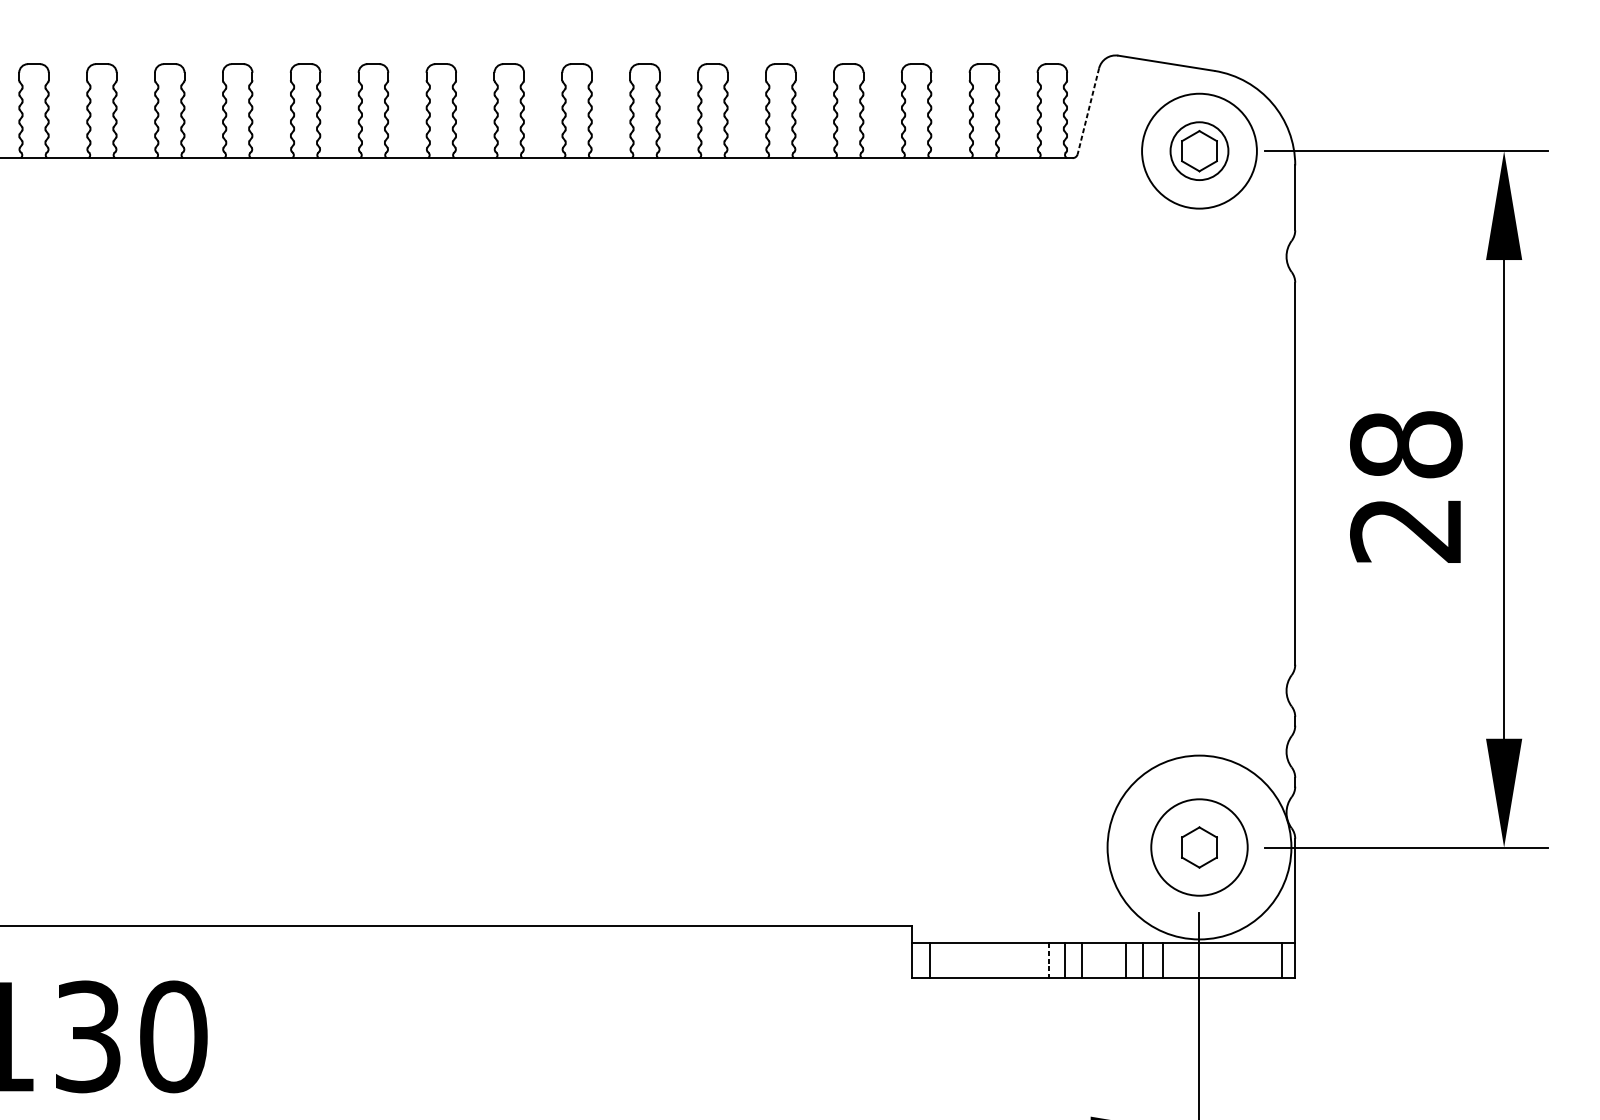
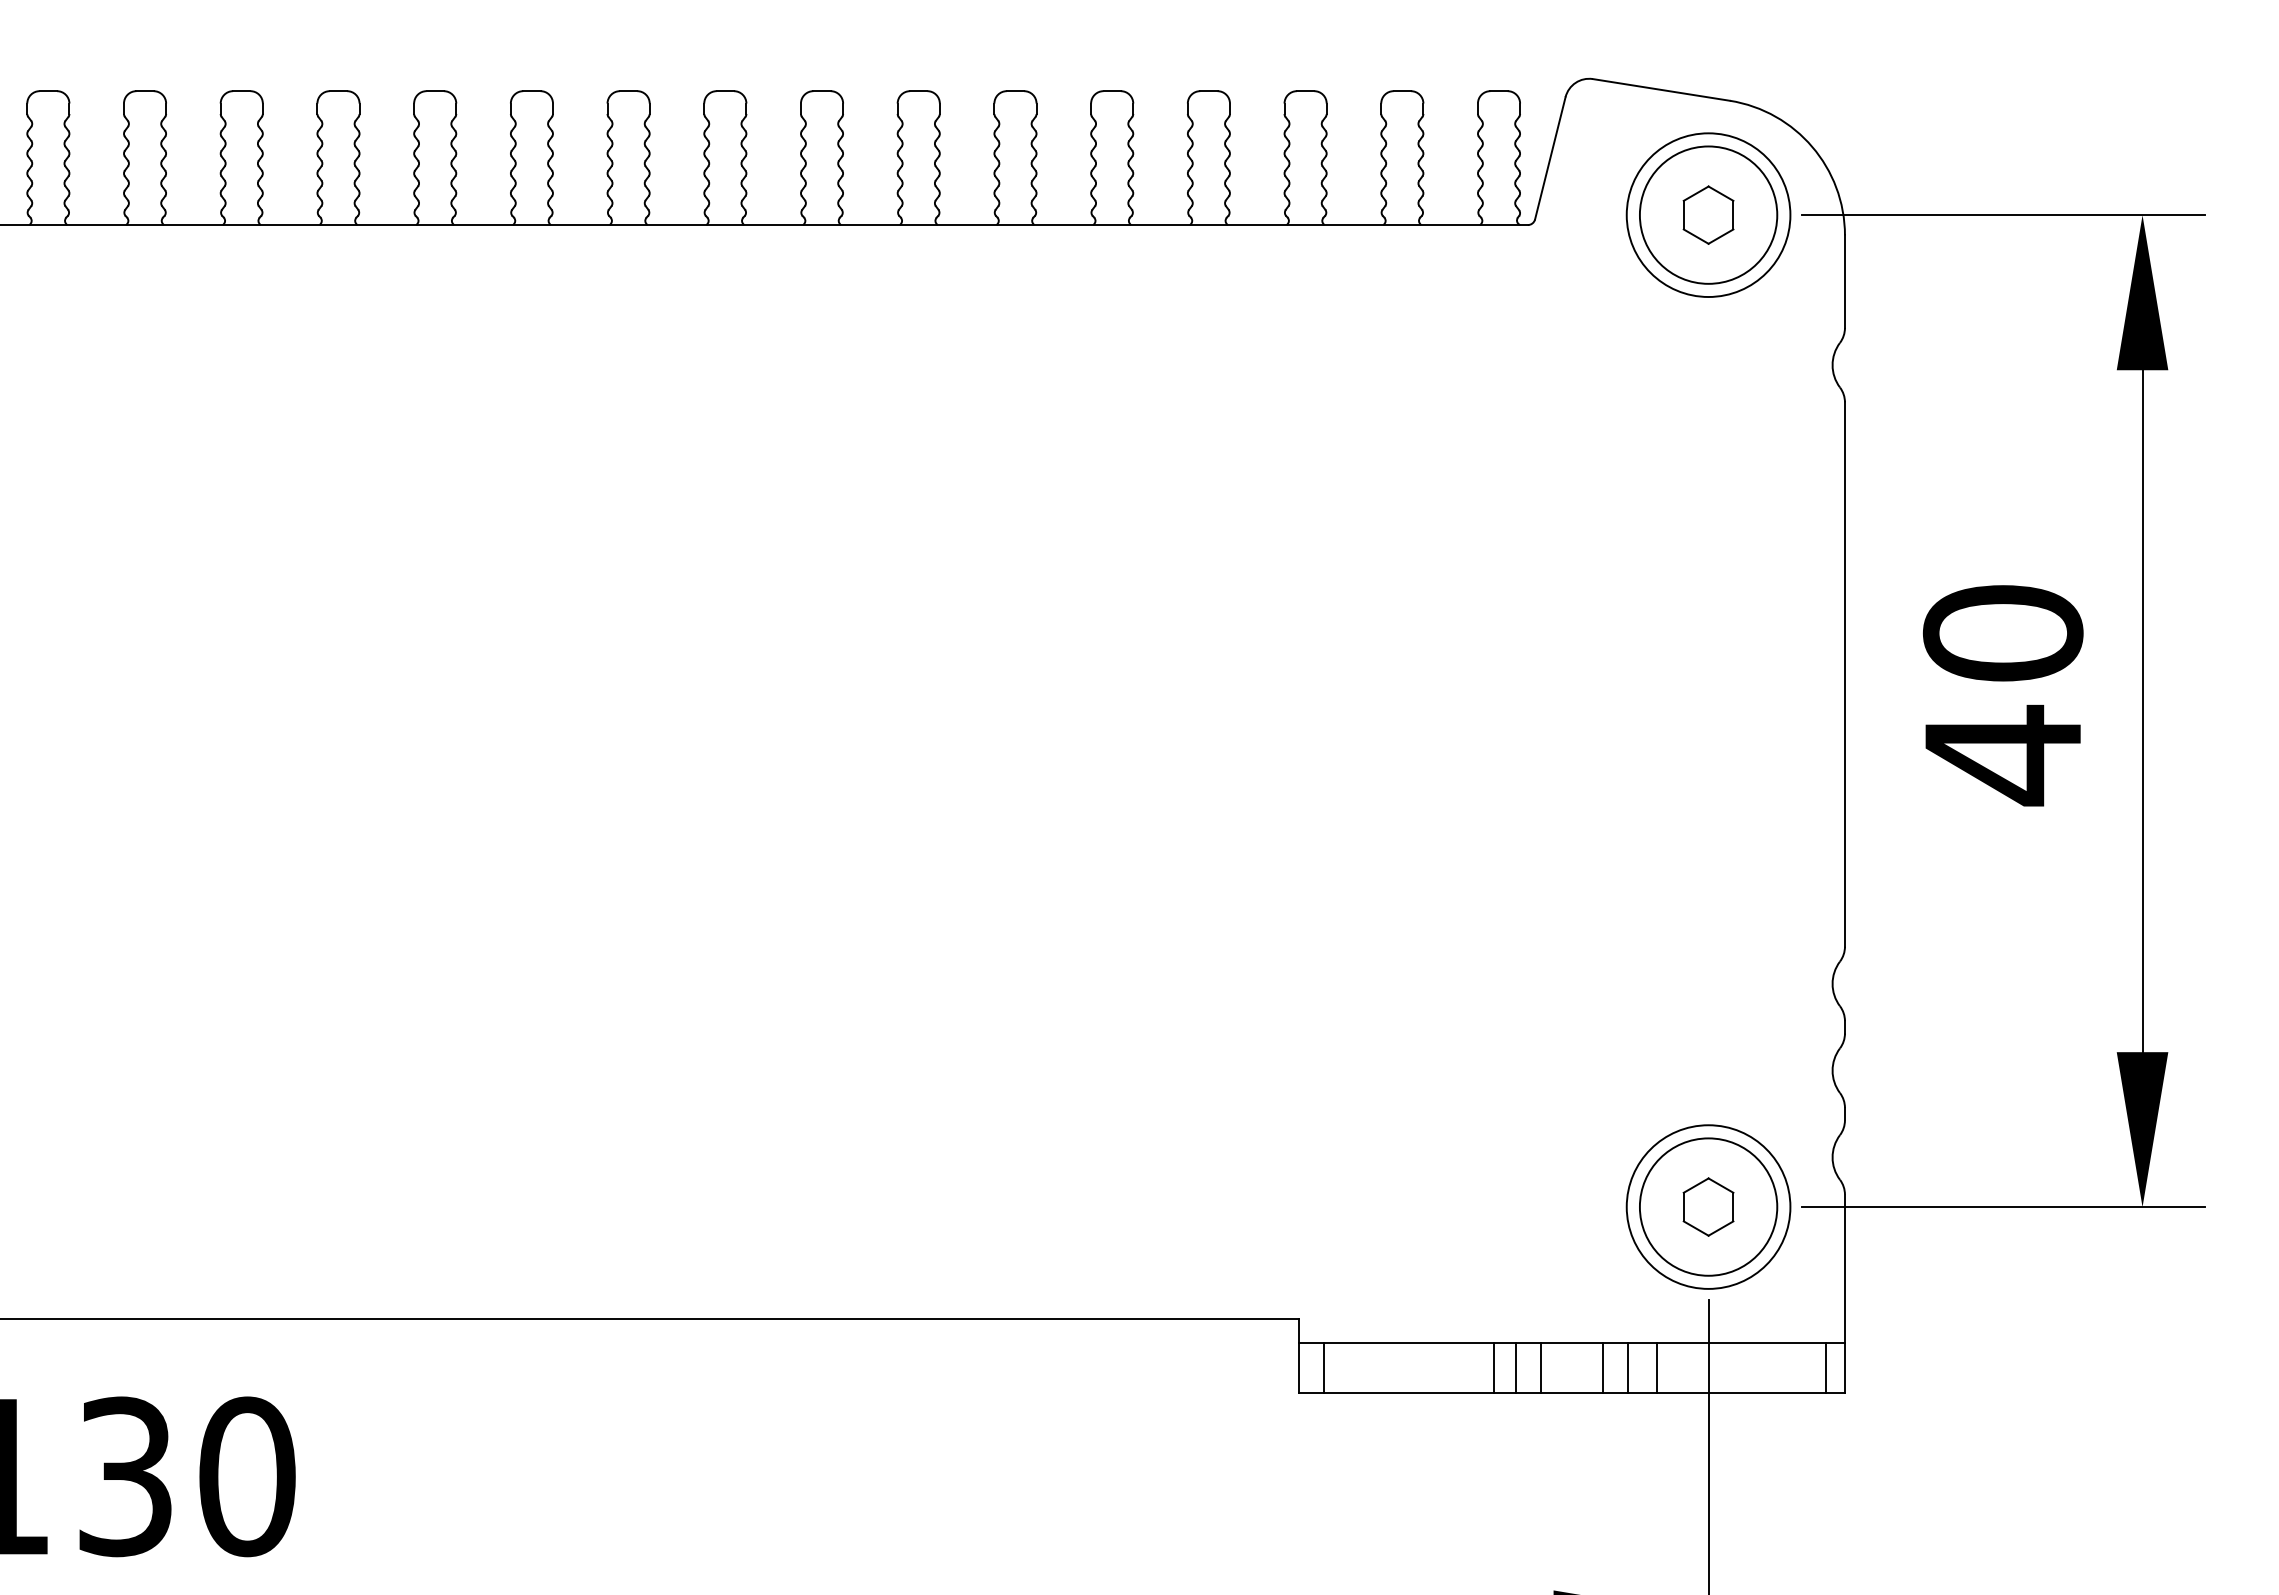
line: (1088, 111) -> (1550, 158), dashed -> solid
circle: (1199, 150) -> (1708, 214), size x1.67
text: (1405, 488) -> (2002, 695), 28 -> 40
circle: (1199, 847) -> (1708, 1206), size x0.62
line: (1048, 960) -> (1493, 1368), dashed -> solid

